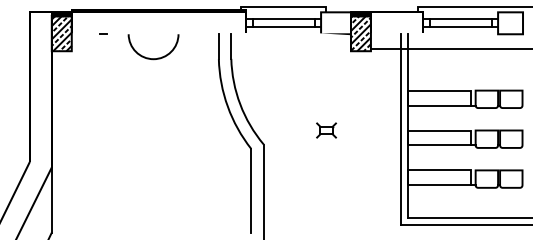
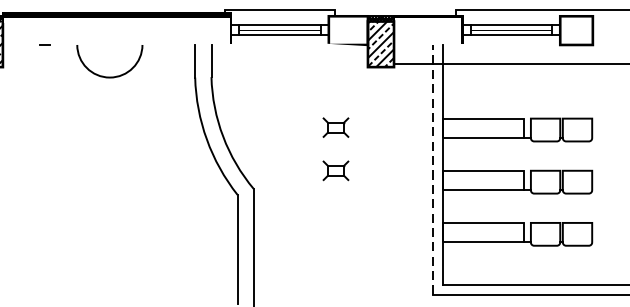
part: (326, 97) -> (335, 127), added
line: (400, 129) -> (432, 169), solid -> dashed

